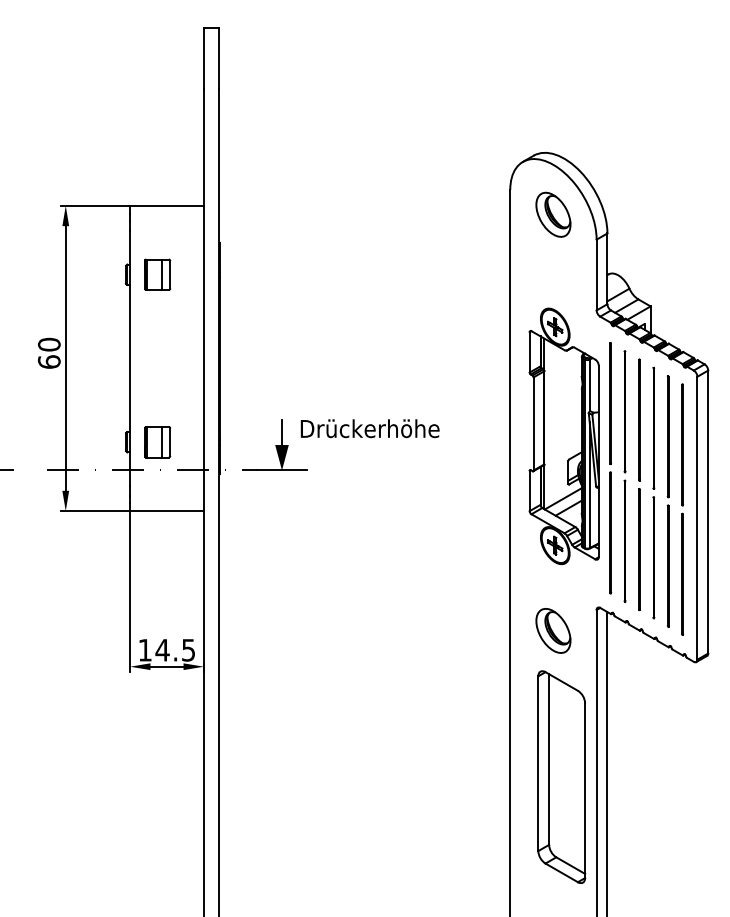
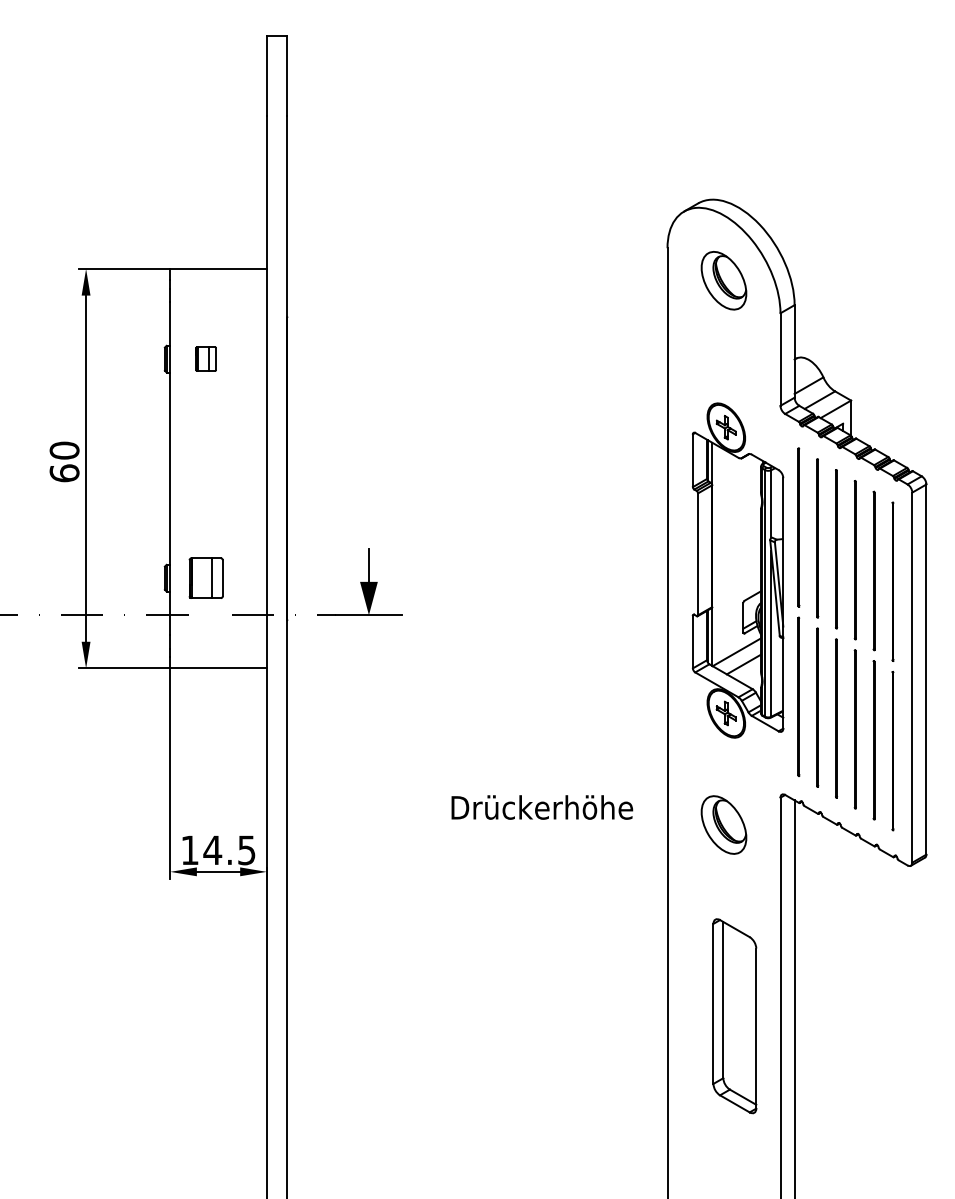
part: (157, 274) -> (205, 358), size x0.6
text: (370, 428) -> (542, 807), moved
part: (561, 776) -> (734, 1015), size x0.7

